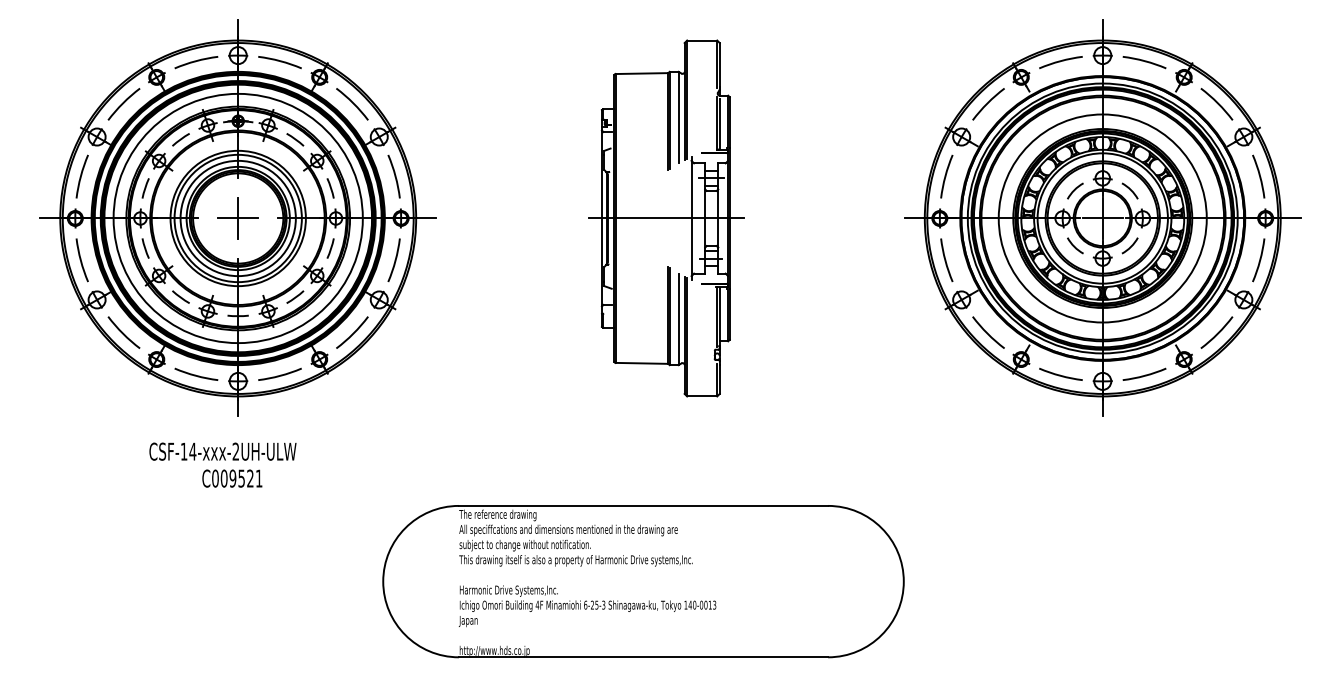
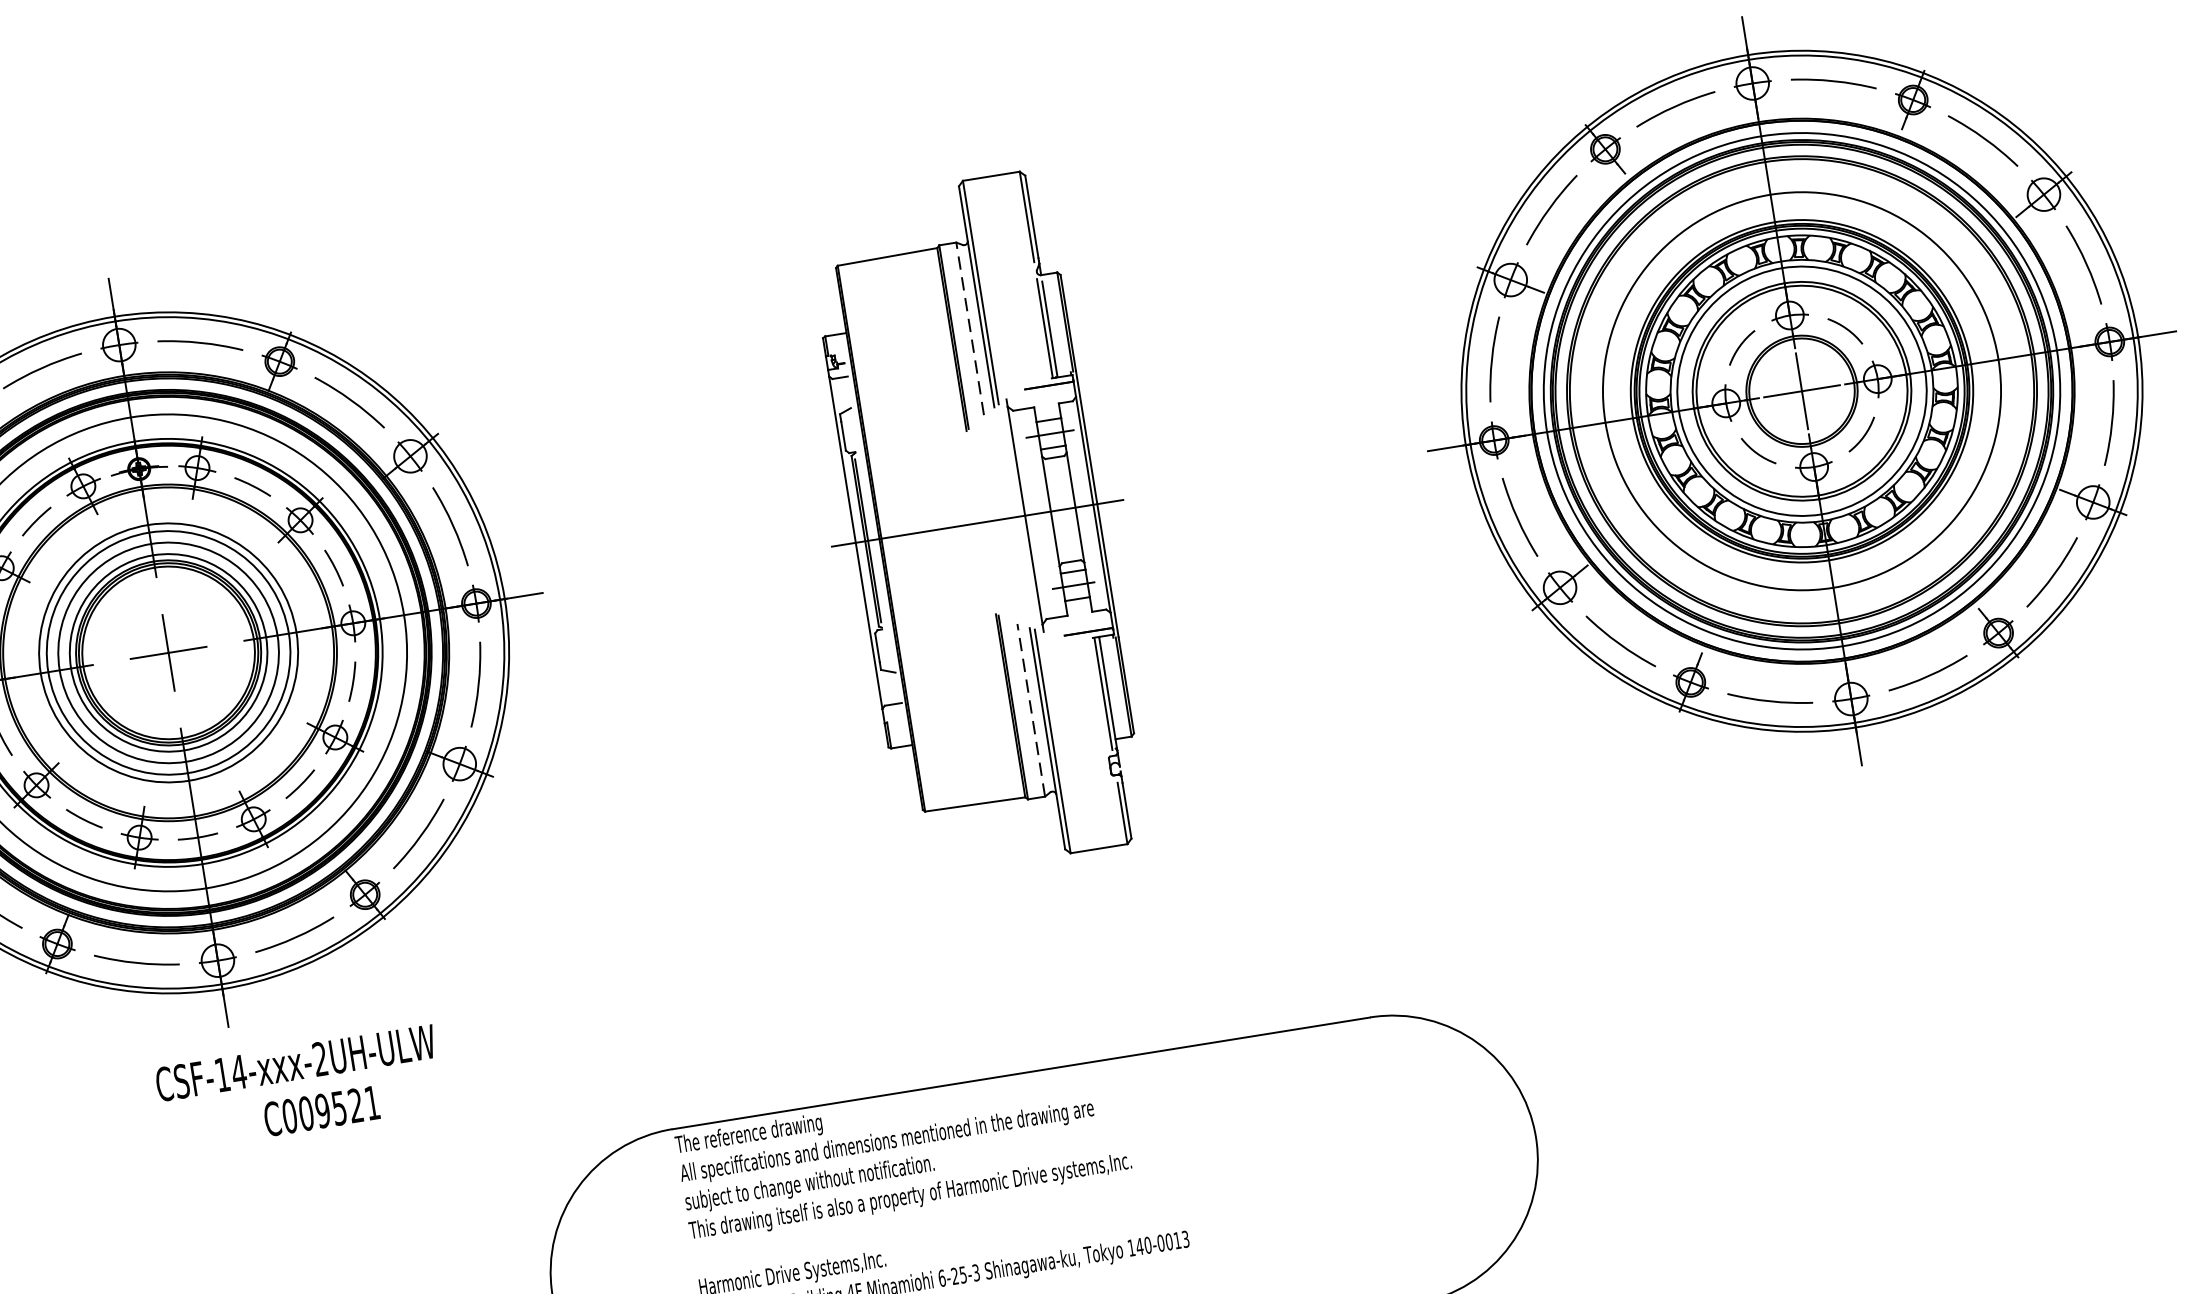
line: (678, 117) -> (969, 328), solid -> dashed
line: (678, 319) -> (1031, 710), solid -> dashed
text: (222, 464) -> (298, 1087), moved

